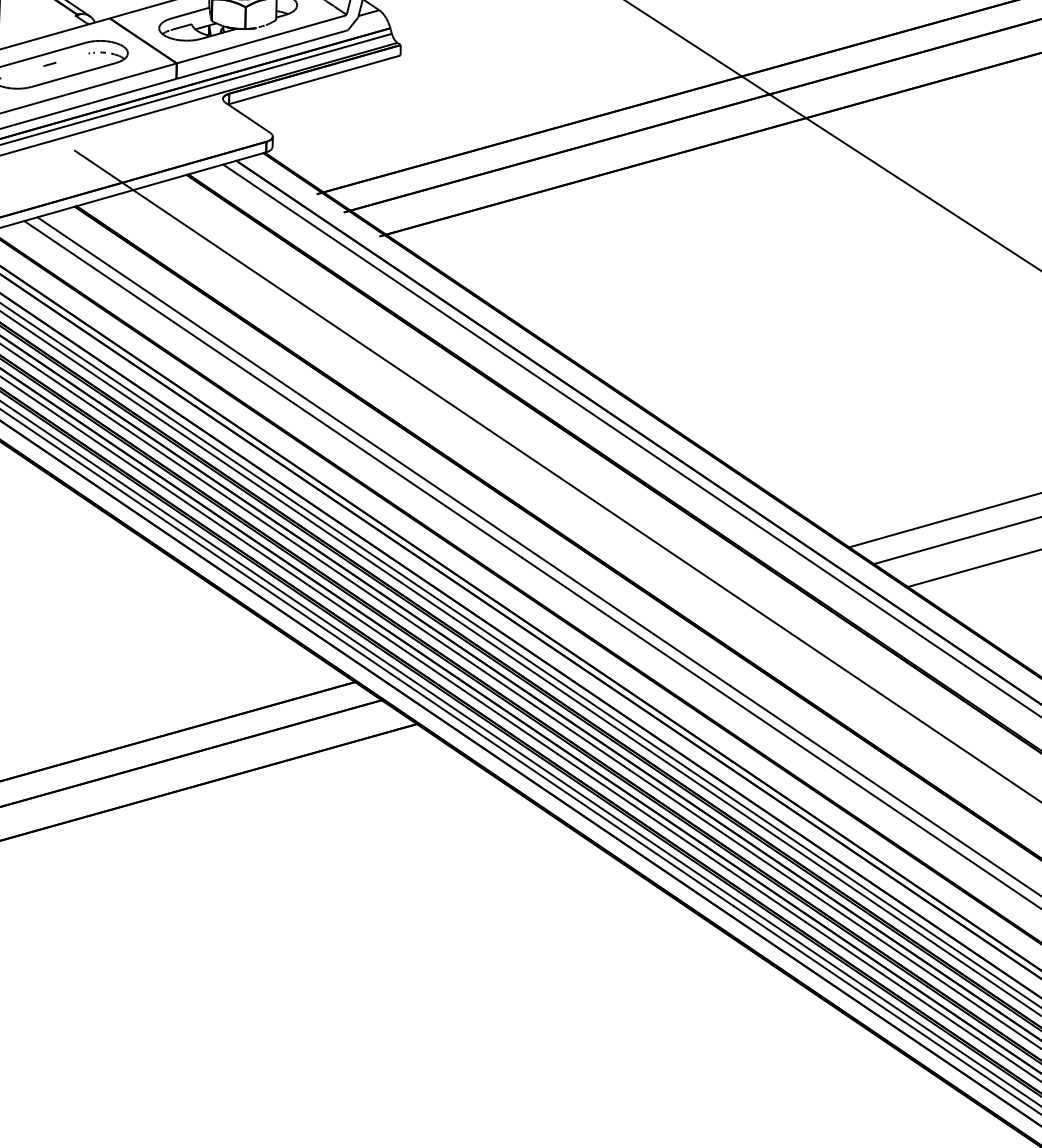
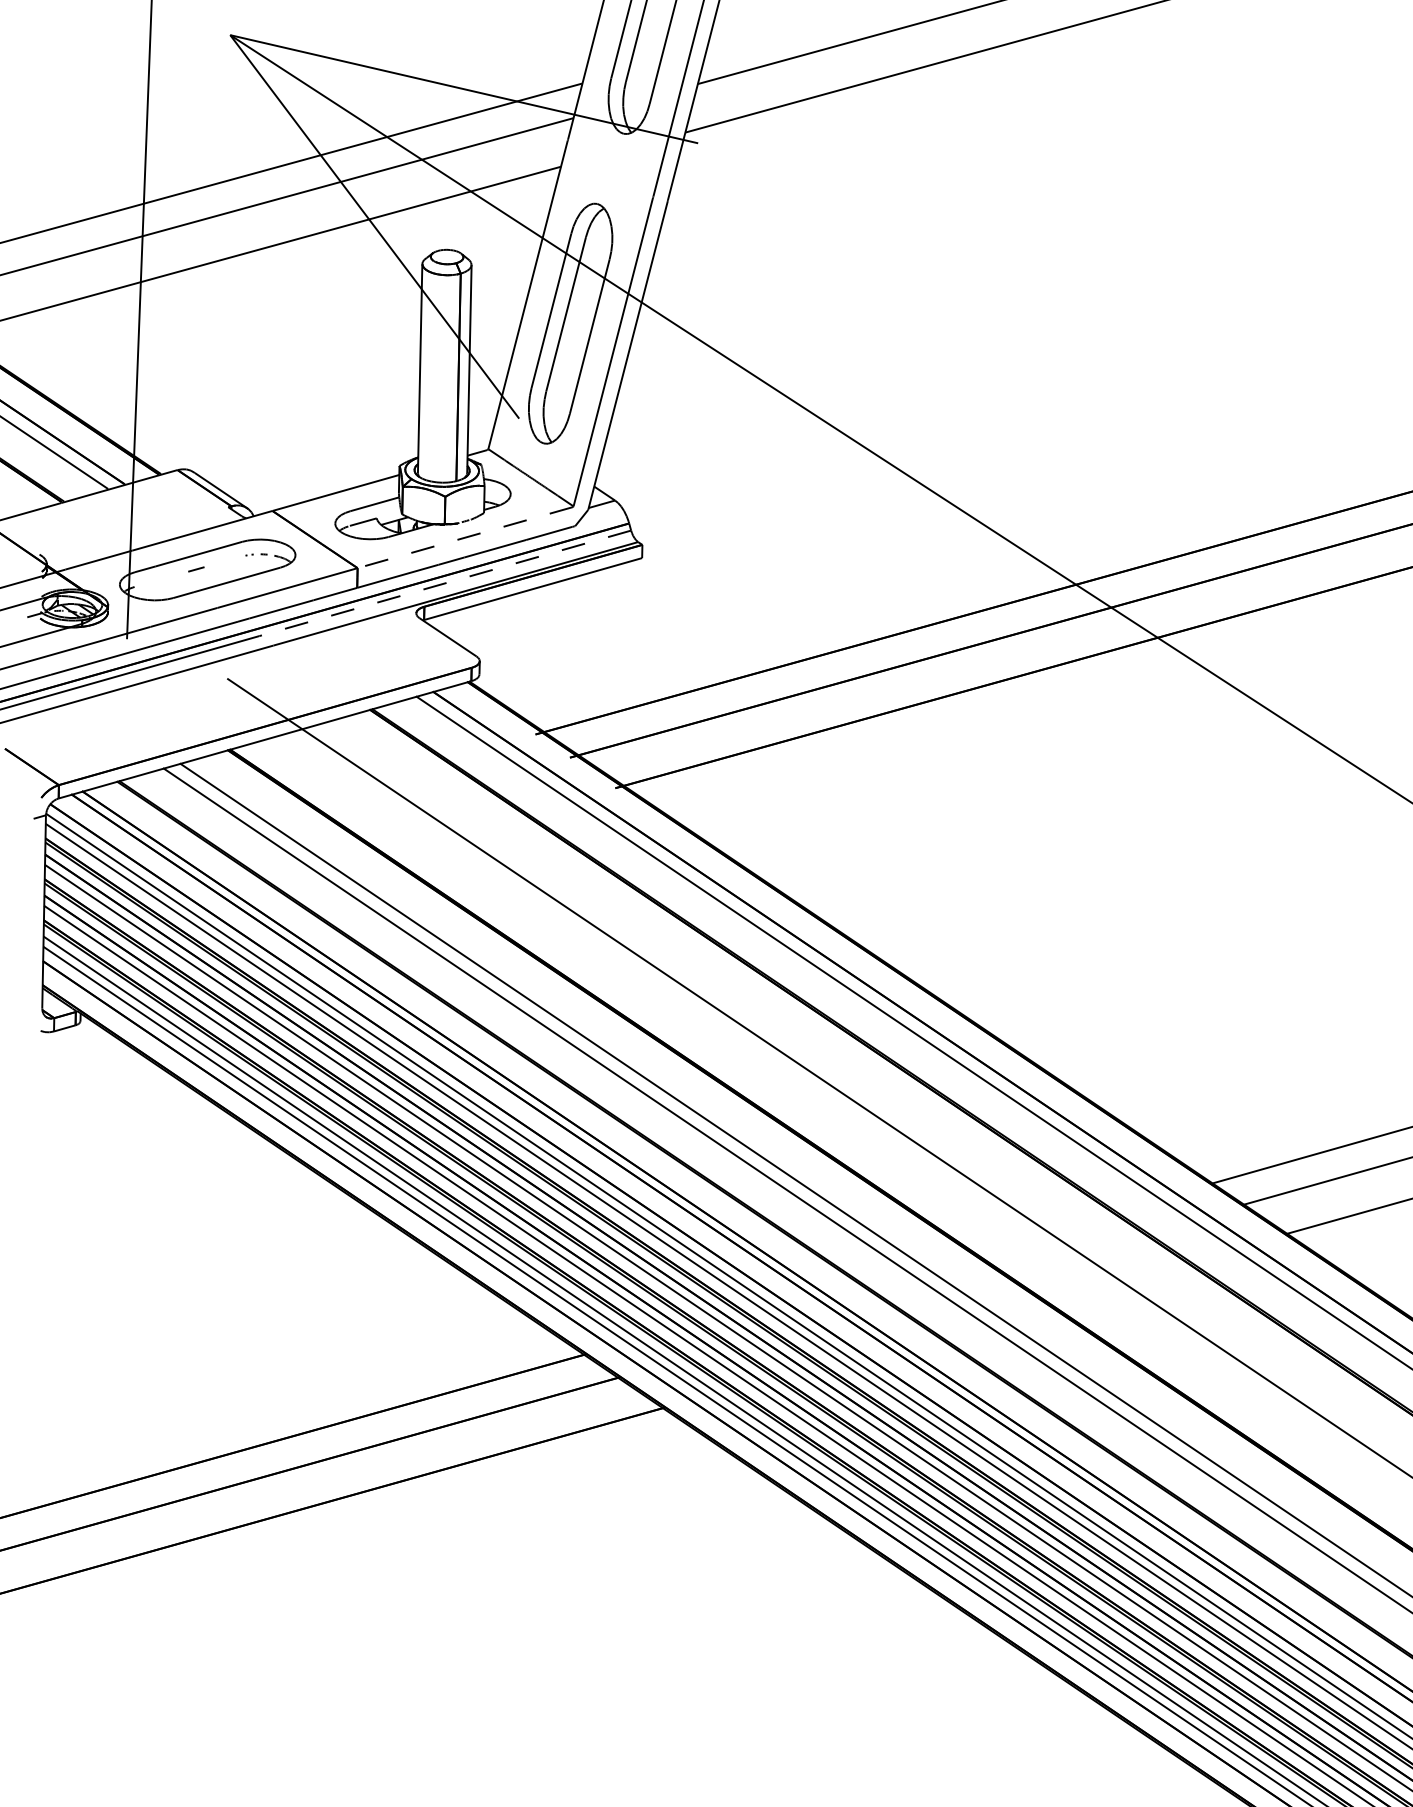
line: (261, 39) -> (465, 537), solid -> dashed
line: (245, 75) -> (444, 583), solid -> dashed

